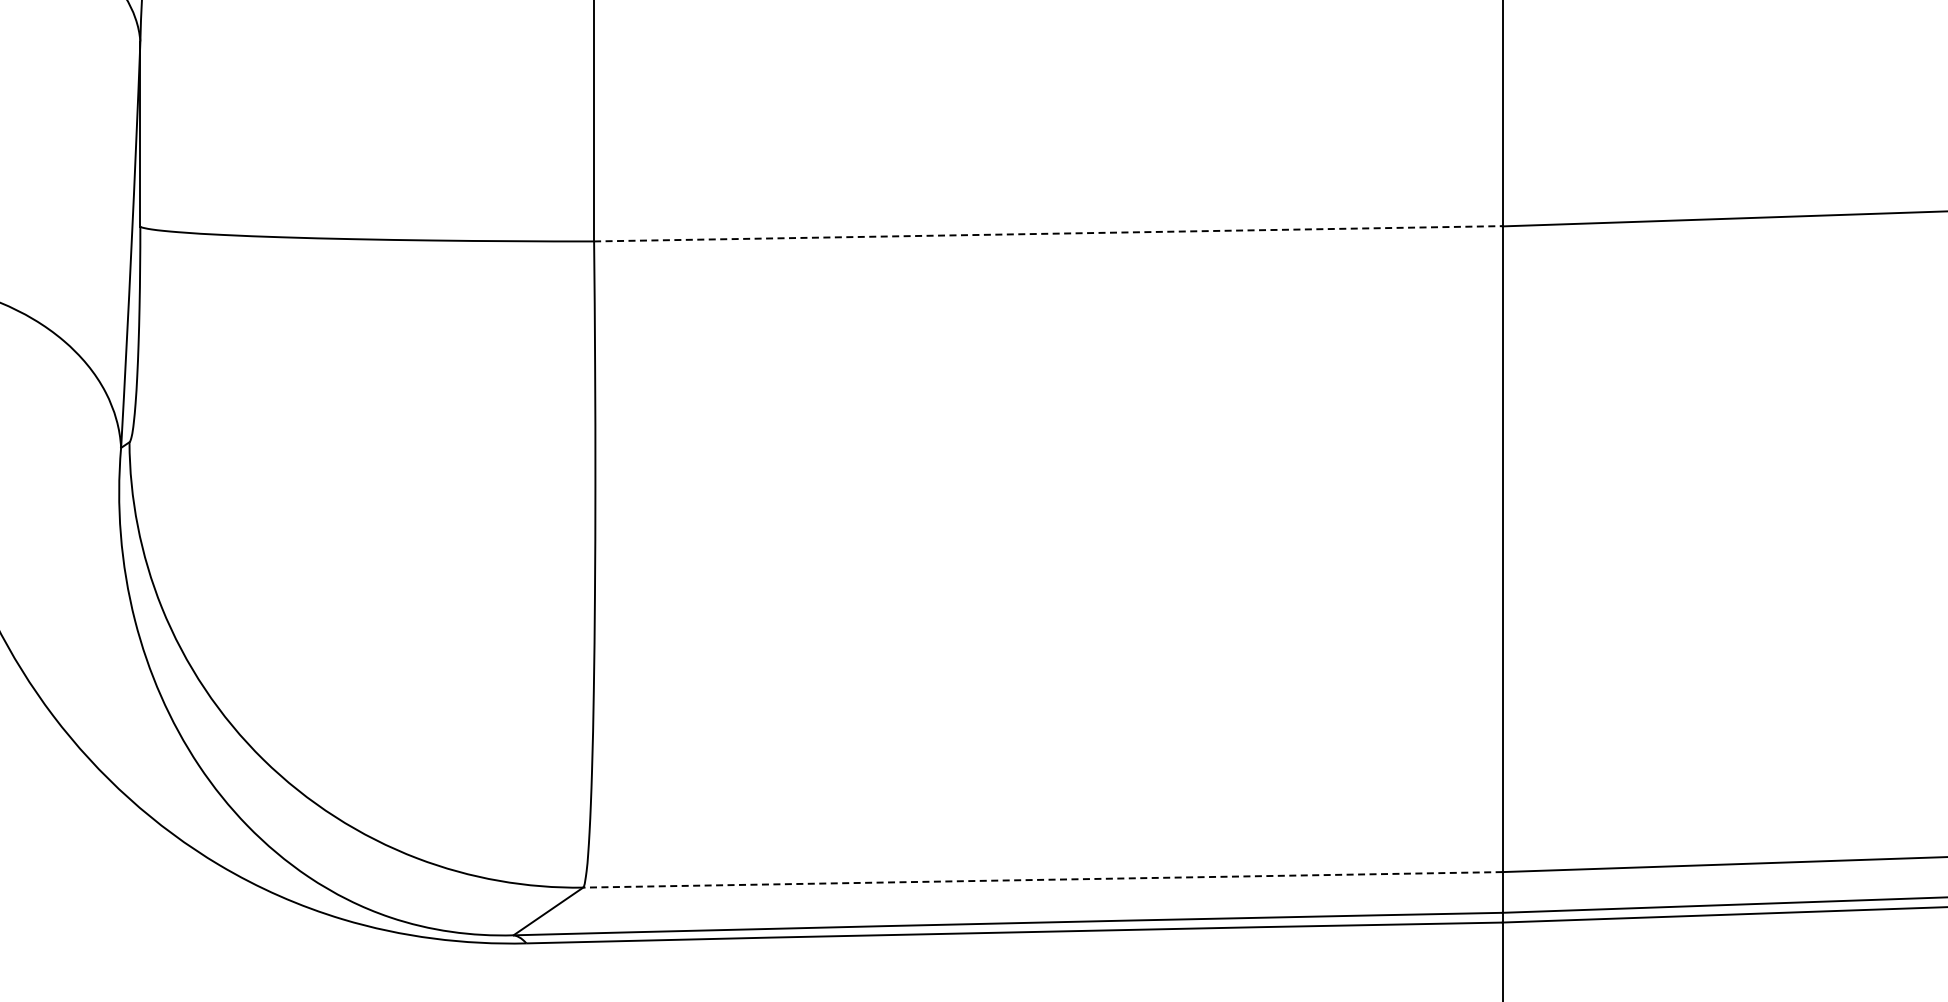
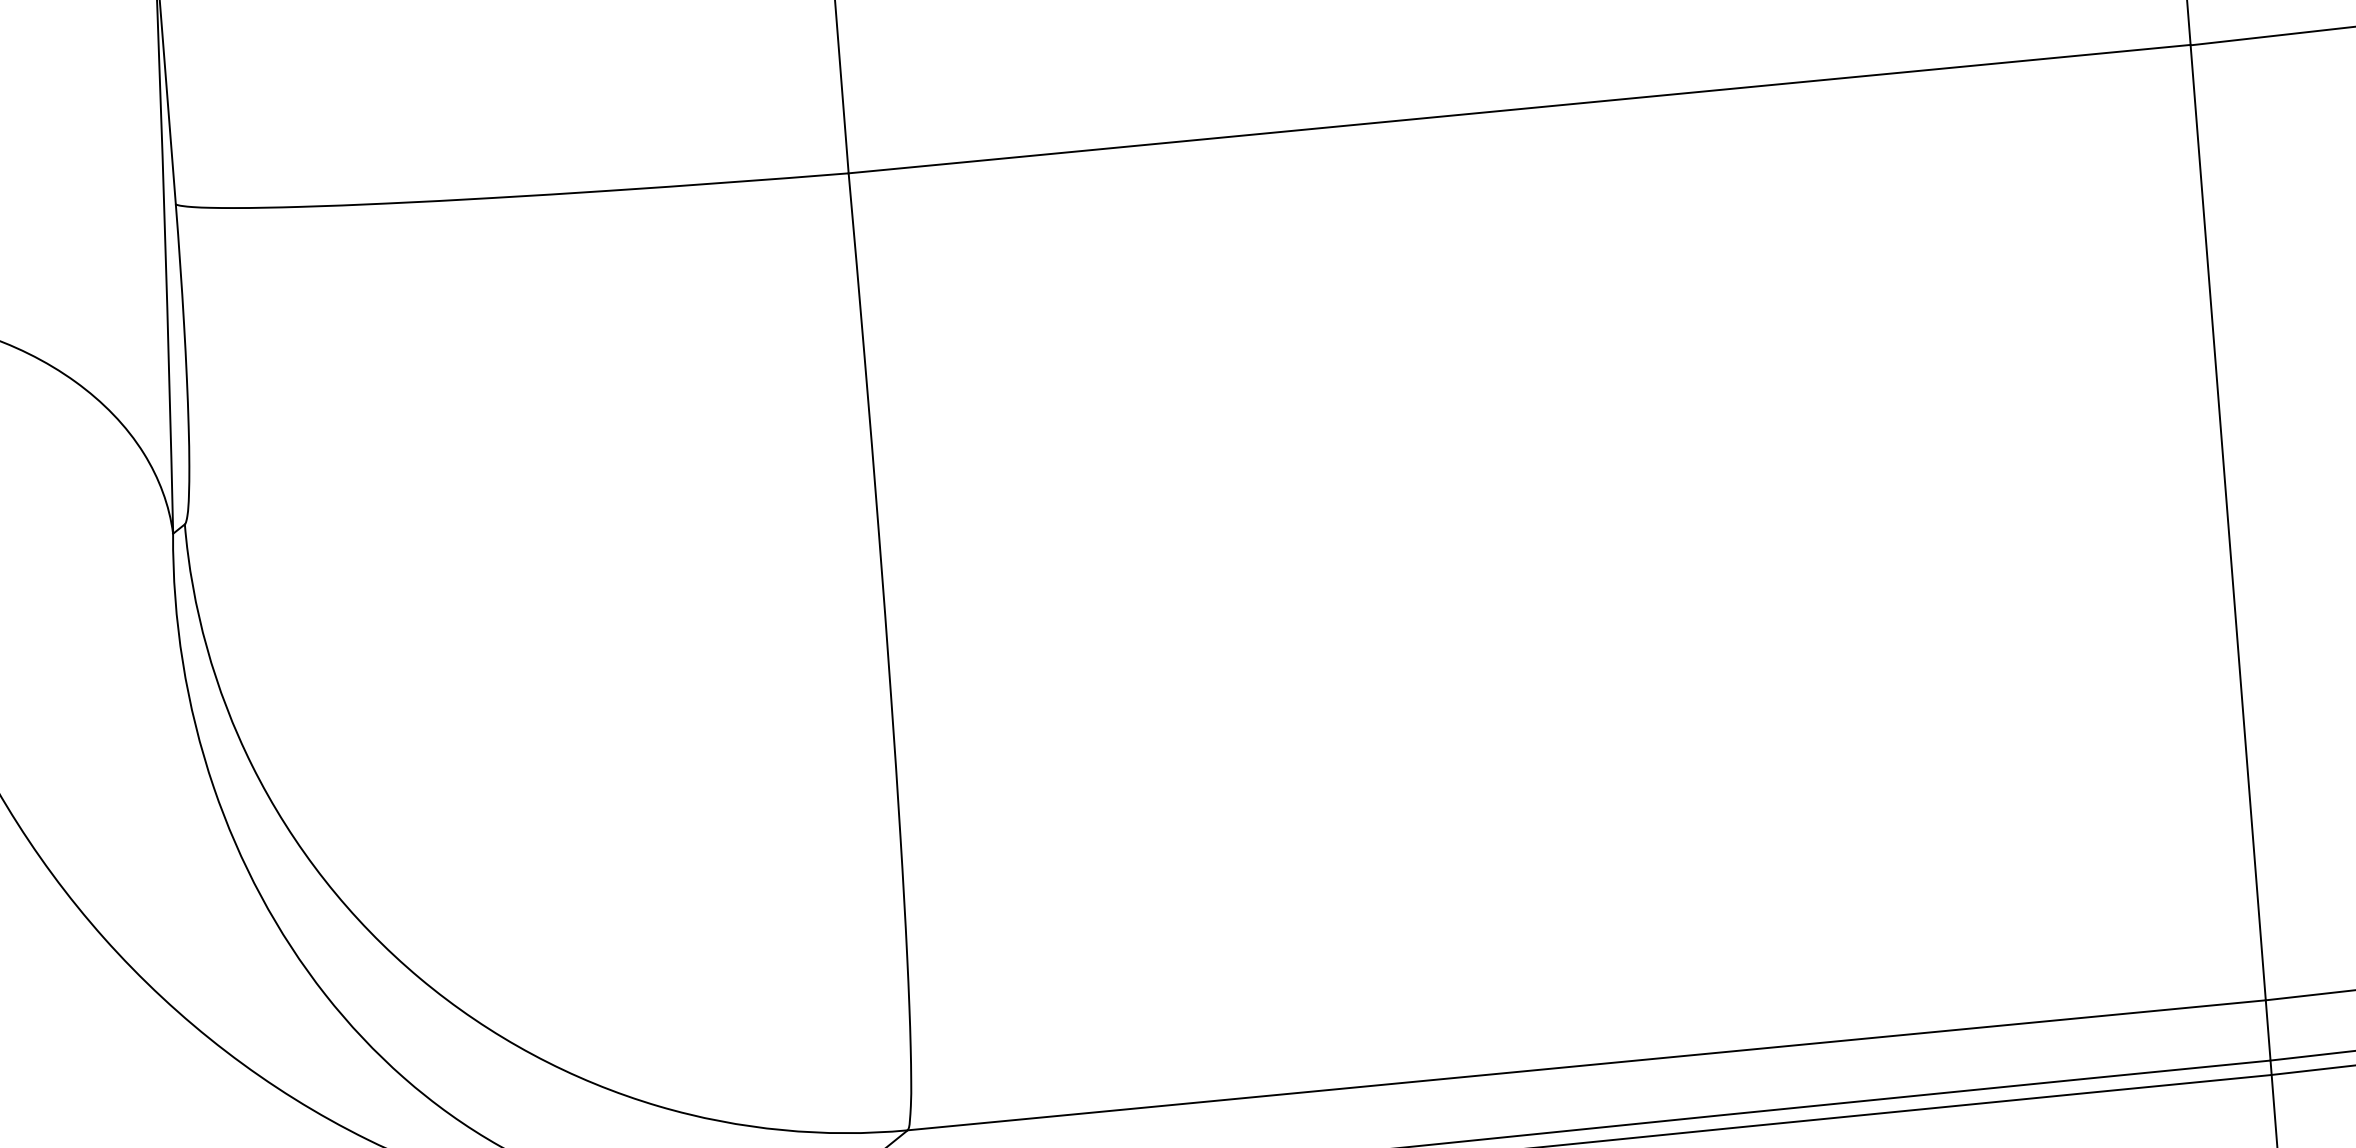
line: (1048, 233) -> (1519, 108), dashed -> solid
line: (1042, 879) -> (1586, 1064), dashed -> solid

